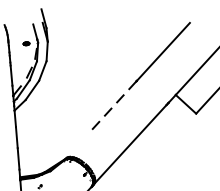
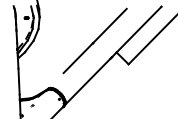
line: (113, 107) -> (78, 58), dashed -> solid

